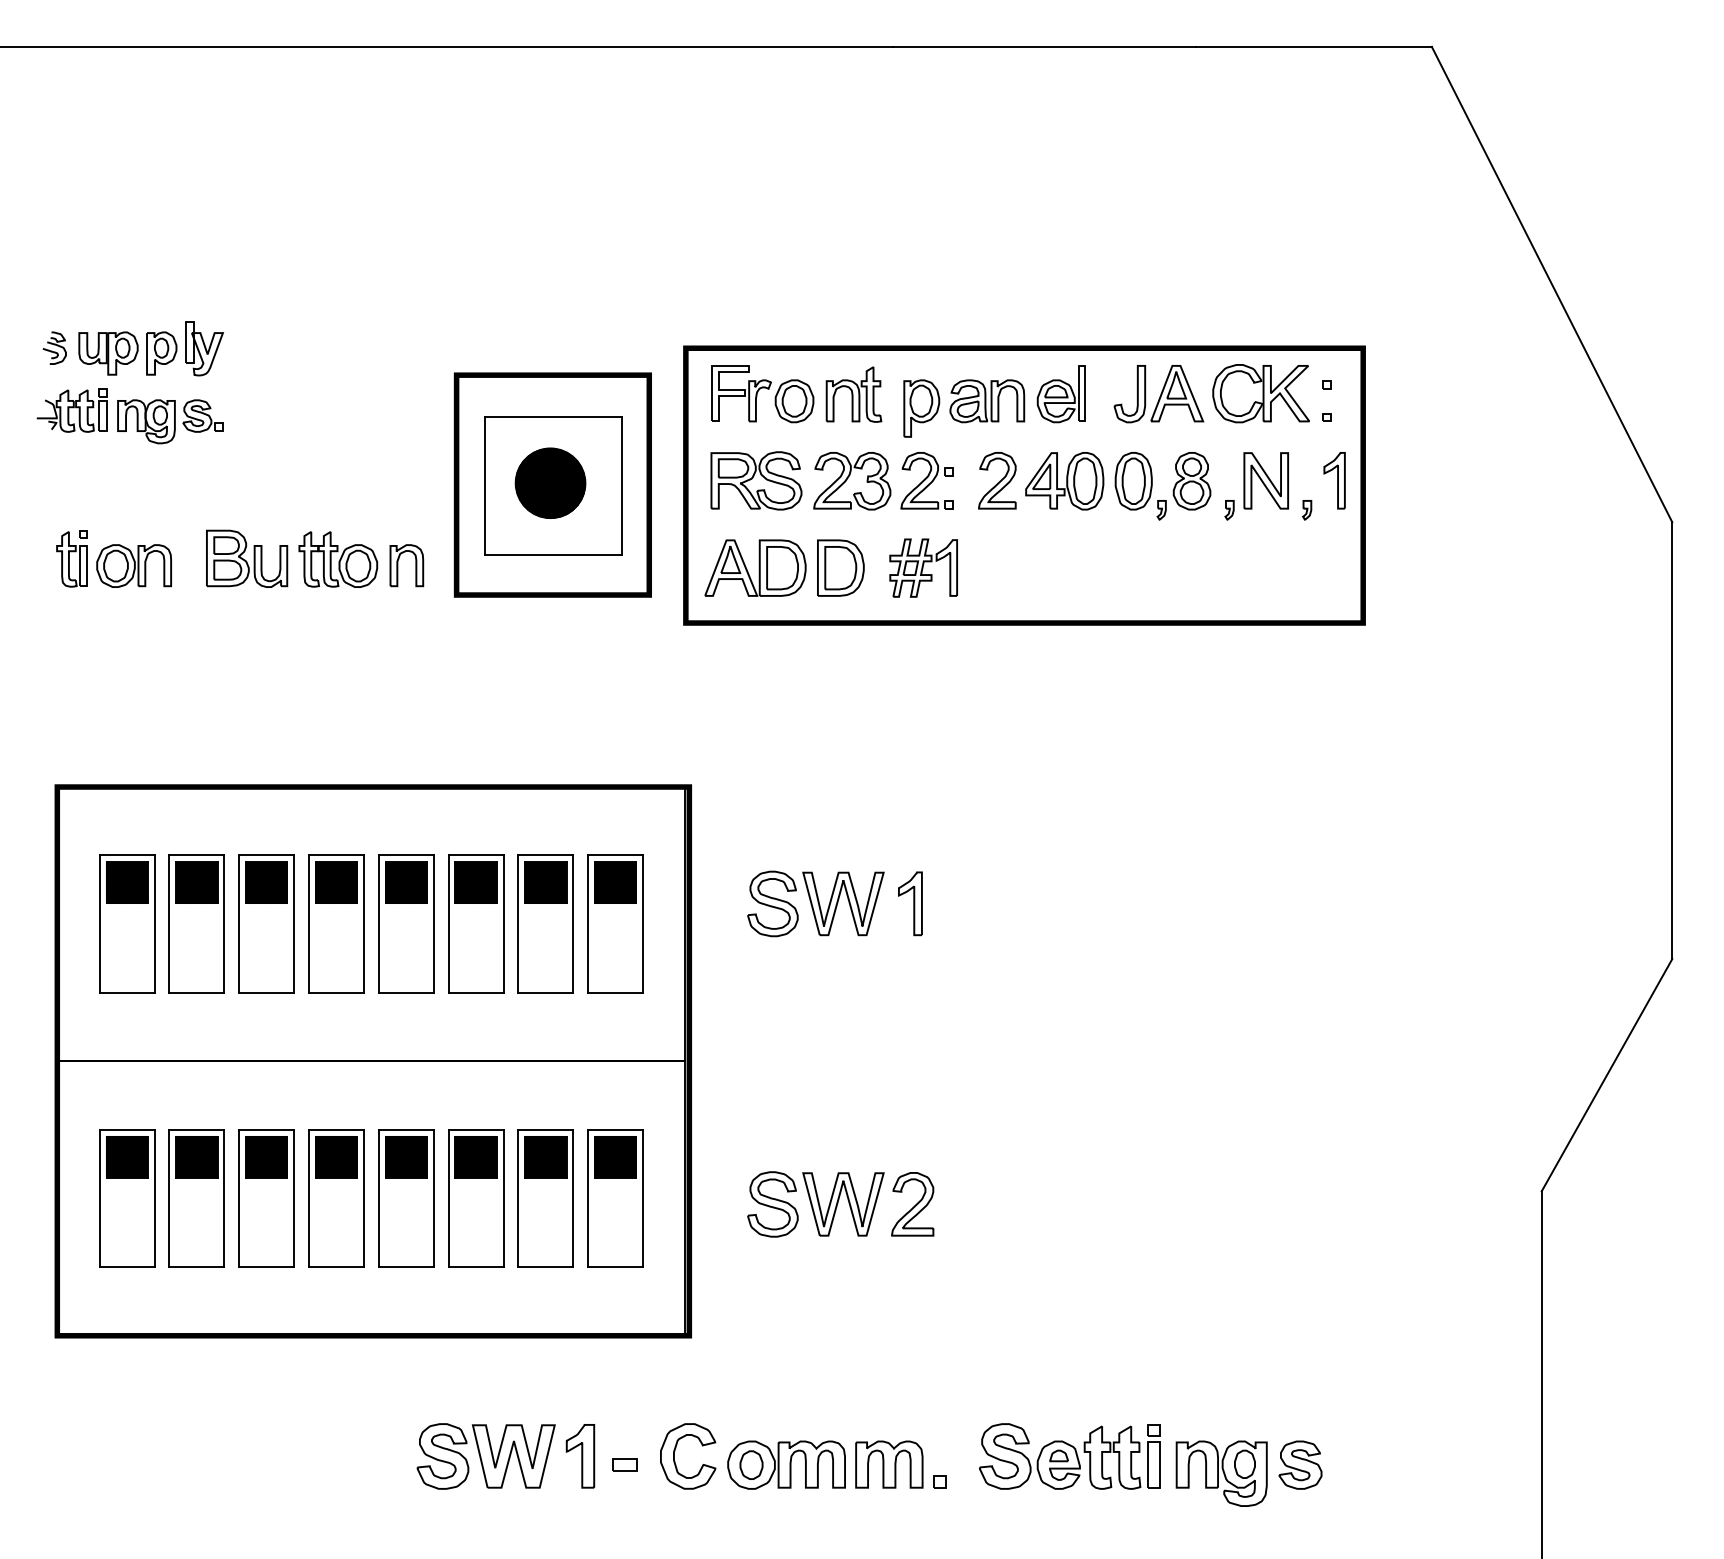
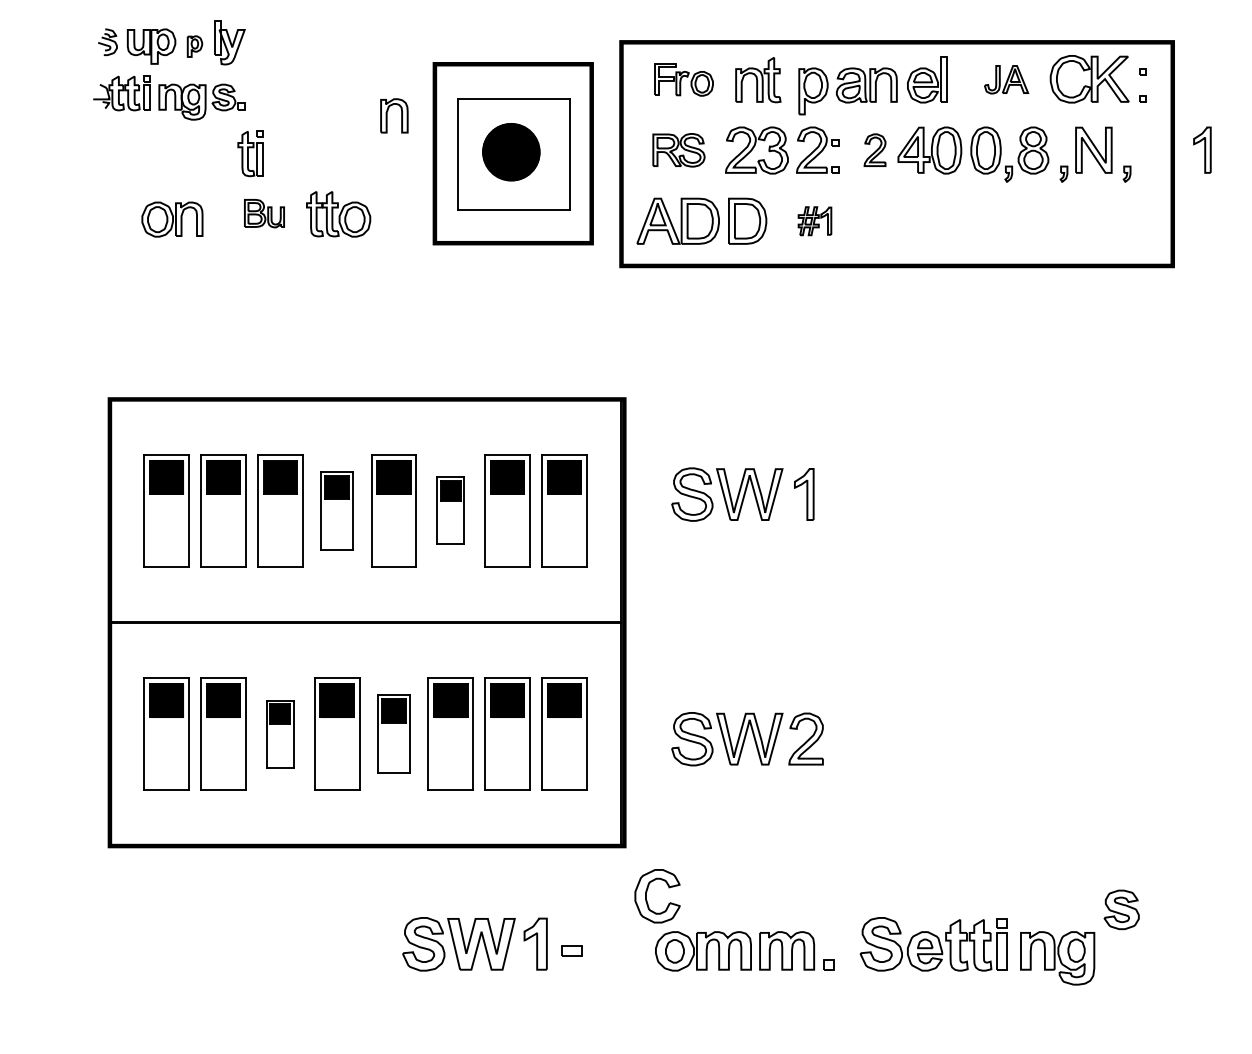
part: (161, 353) -> (194, 46), size x0.6
part: (762, 394) -> (683, 79), size x0.7
part: (1158, 394) -> (1006, 79), size x0.6
part: (756, 480) -> (678, 149), size x0.7
part: (997, 480) -> (875, 149), size x0.7
part: (1334, 480) -> (1202, 149), moved
part: (71, 558) -> (250, 153), moved
part: (247, 558) -> (264, 213), size x0.6
part: (398, 565) -> (387, 115), moved
part: (923, 567) -> (814, 220), size x0.6
part: (336, 923) -> (337, 510), size x0.7
part: (476, 923) -> (451, 510), size x0.6
part: (266, 1198) -> (280, 734), size x0.6
part: (406, 1198) -> (394, 734), size x0.7
part: (675, 1451) -> (647, 892), moved
part: (1300, 1464) -> (1121, 909), moved

